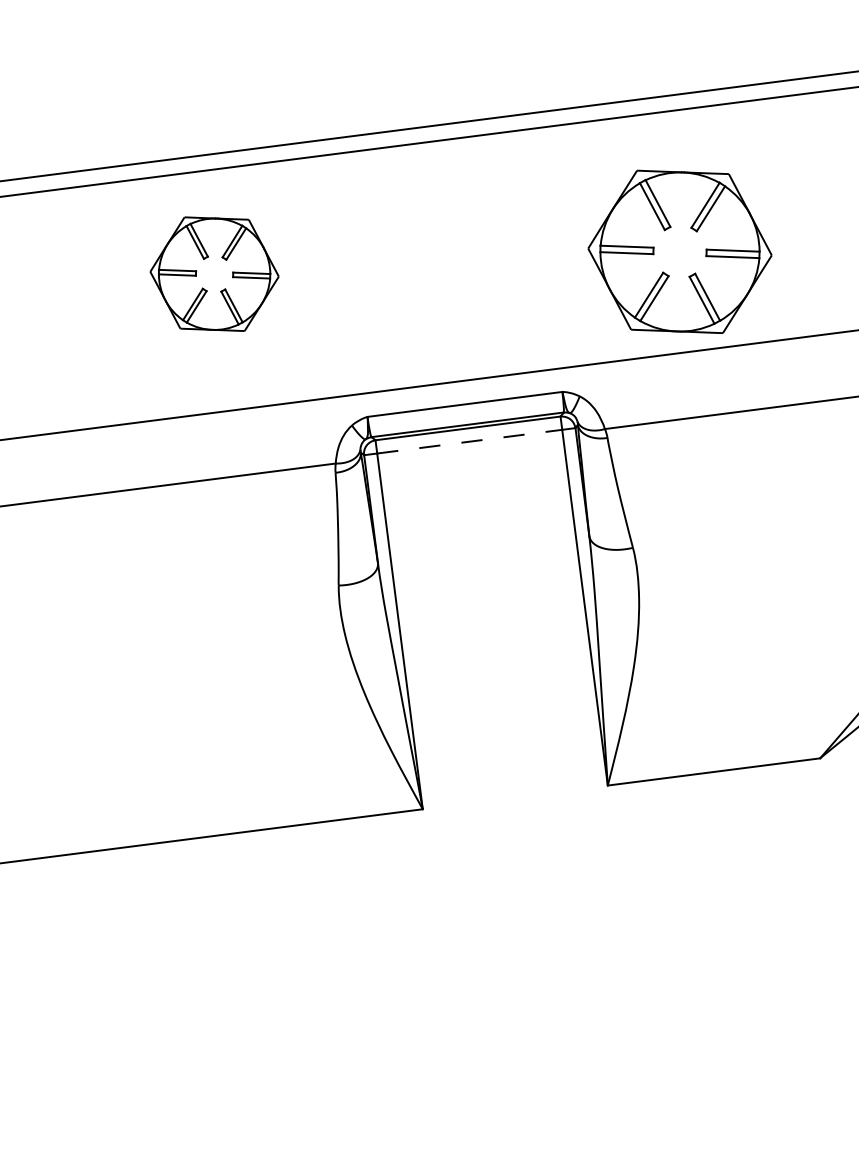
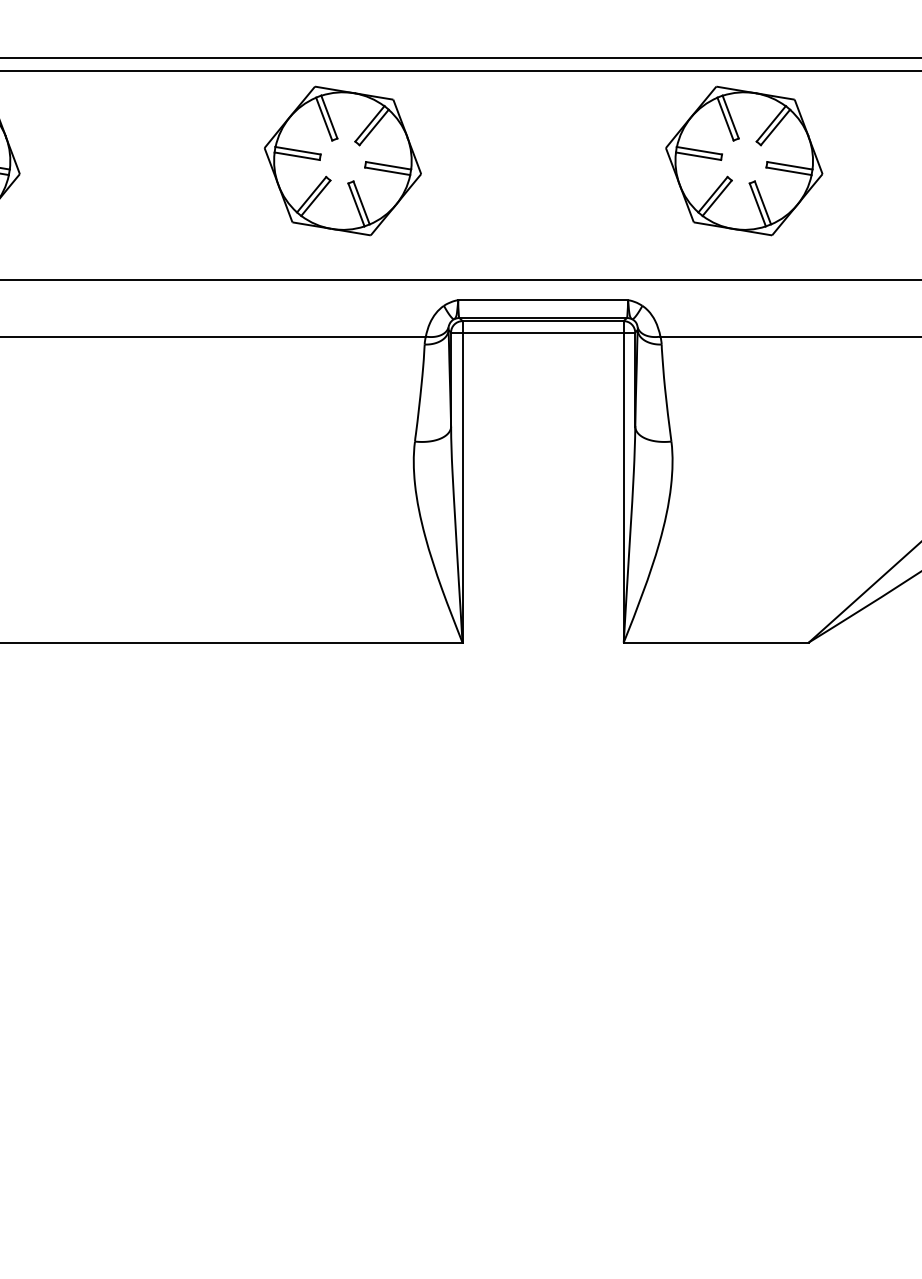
part: (680, 251) -> (744, 160), moved
part: (214, 273) -> (342, 160), size x1.43
line: (470, 441) -> (543, 332), dashed -> solid

